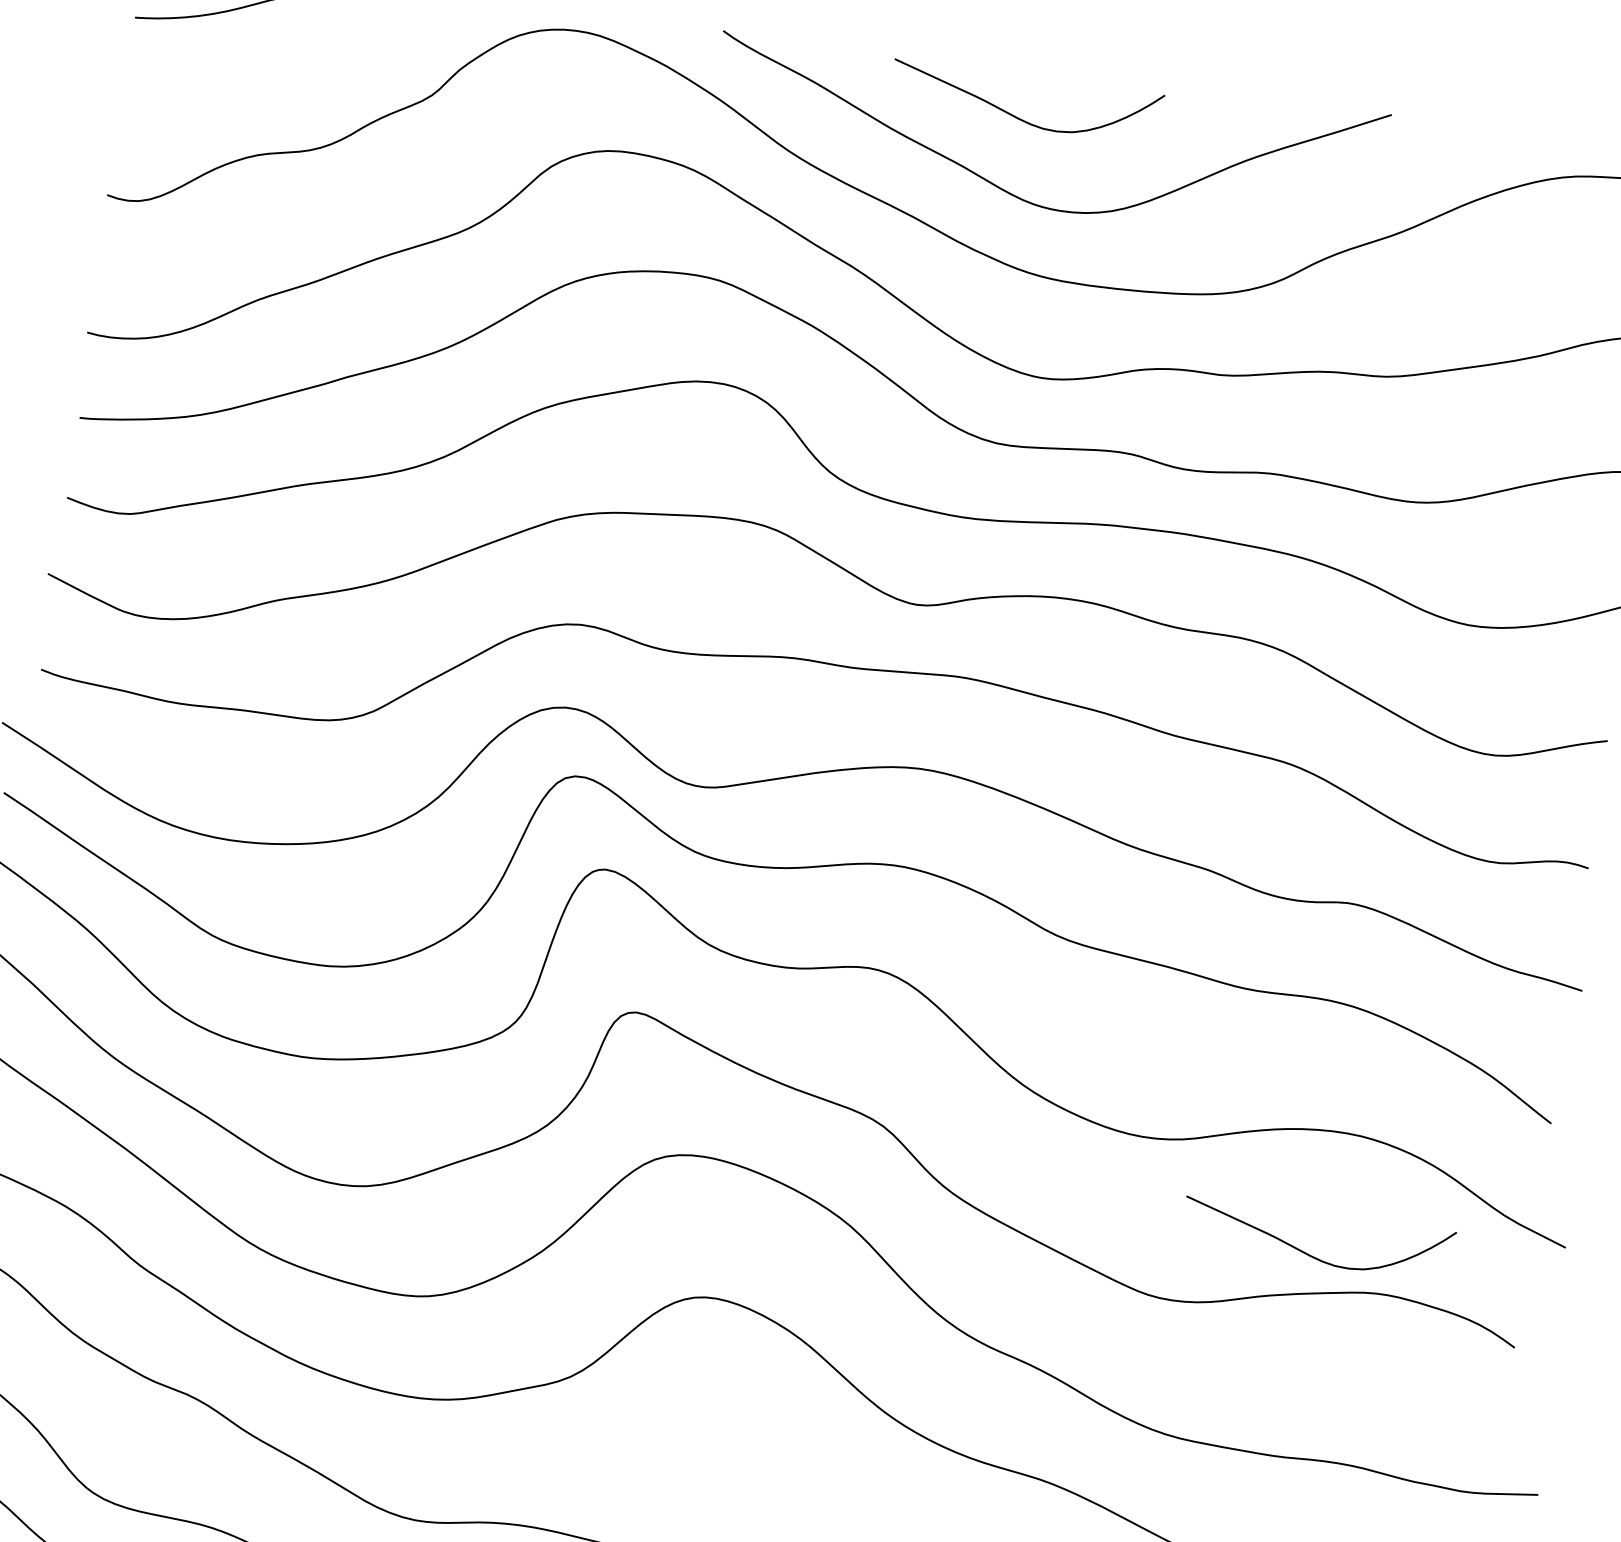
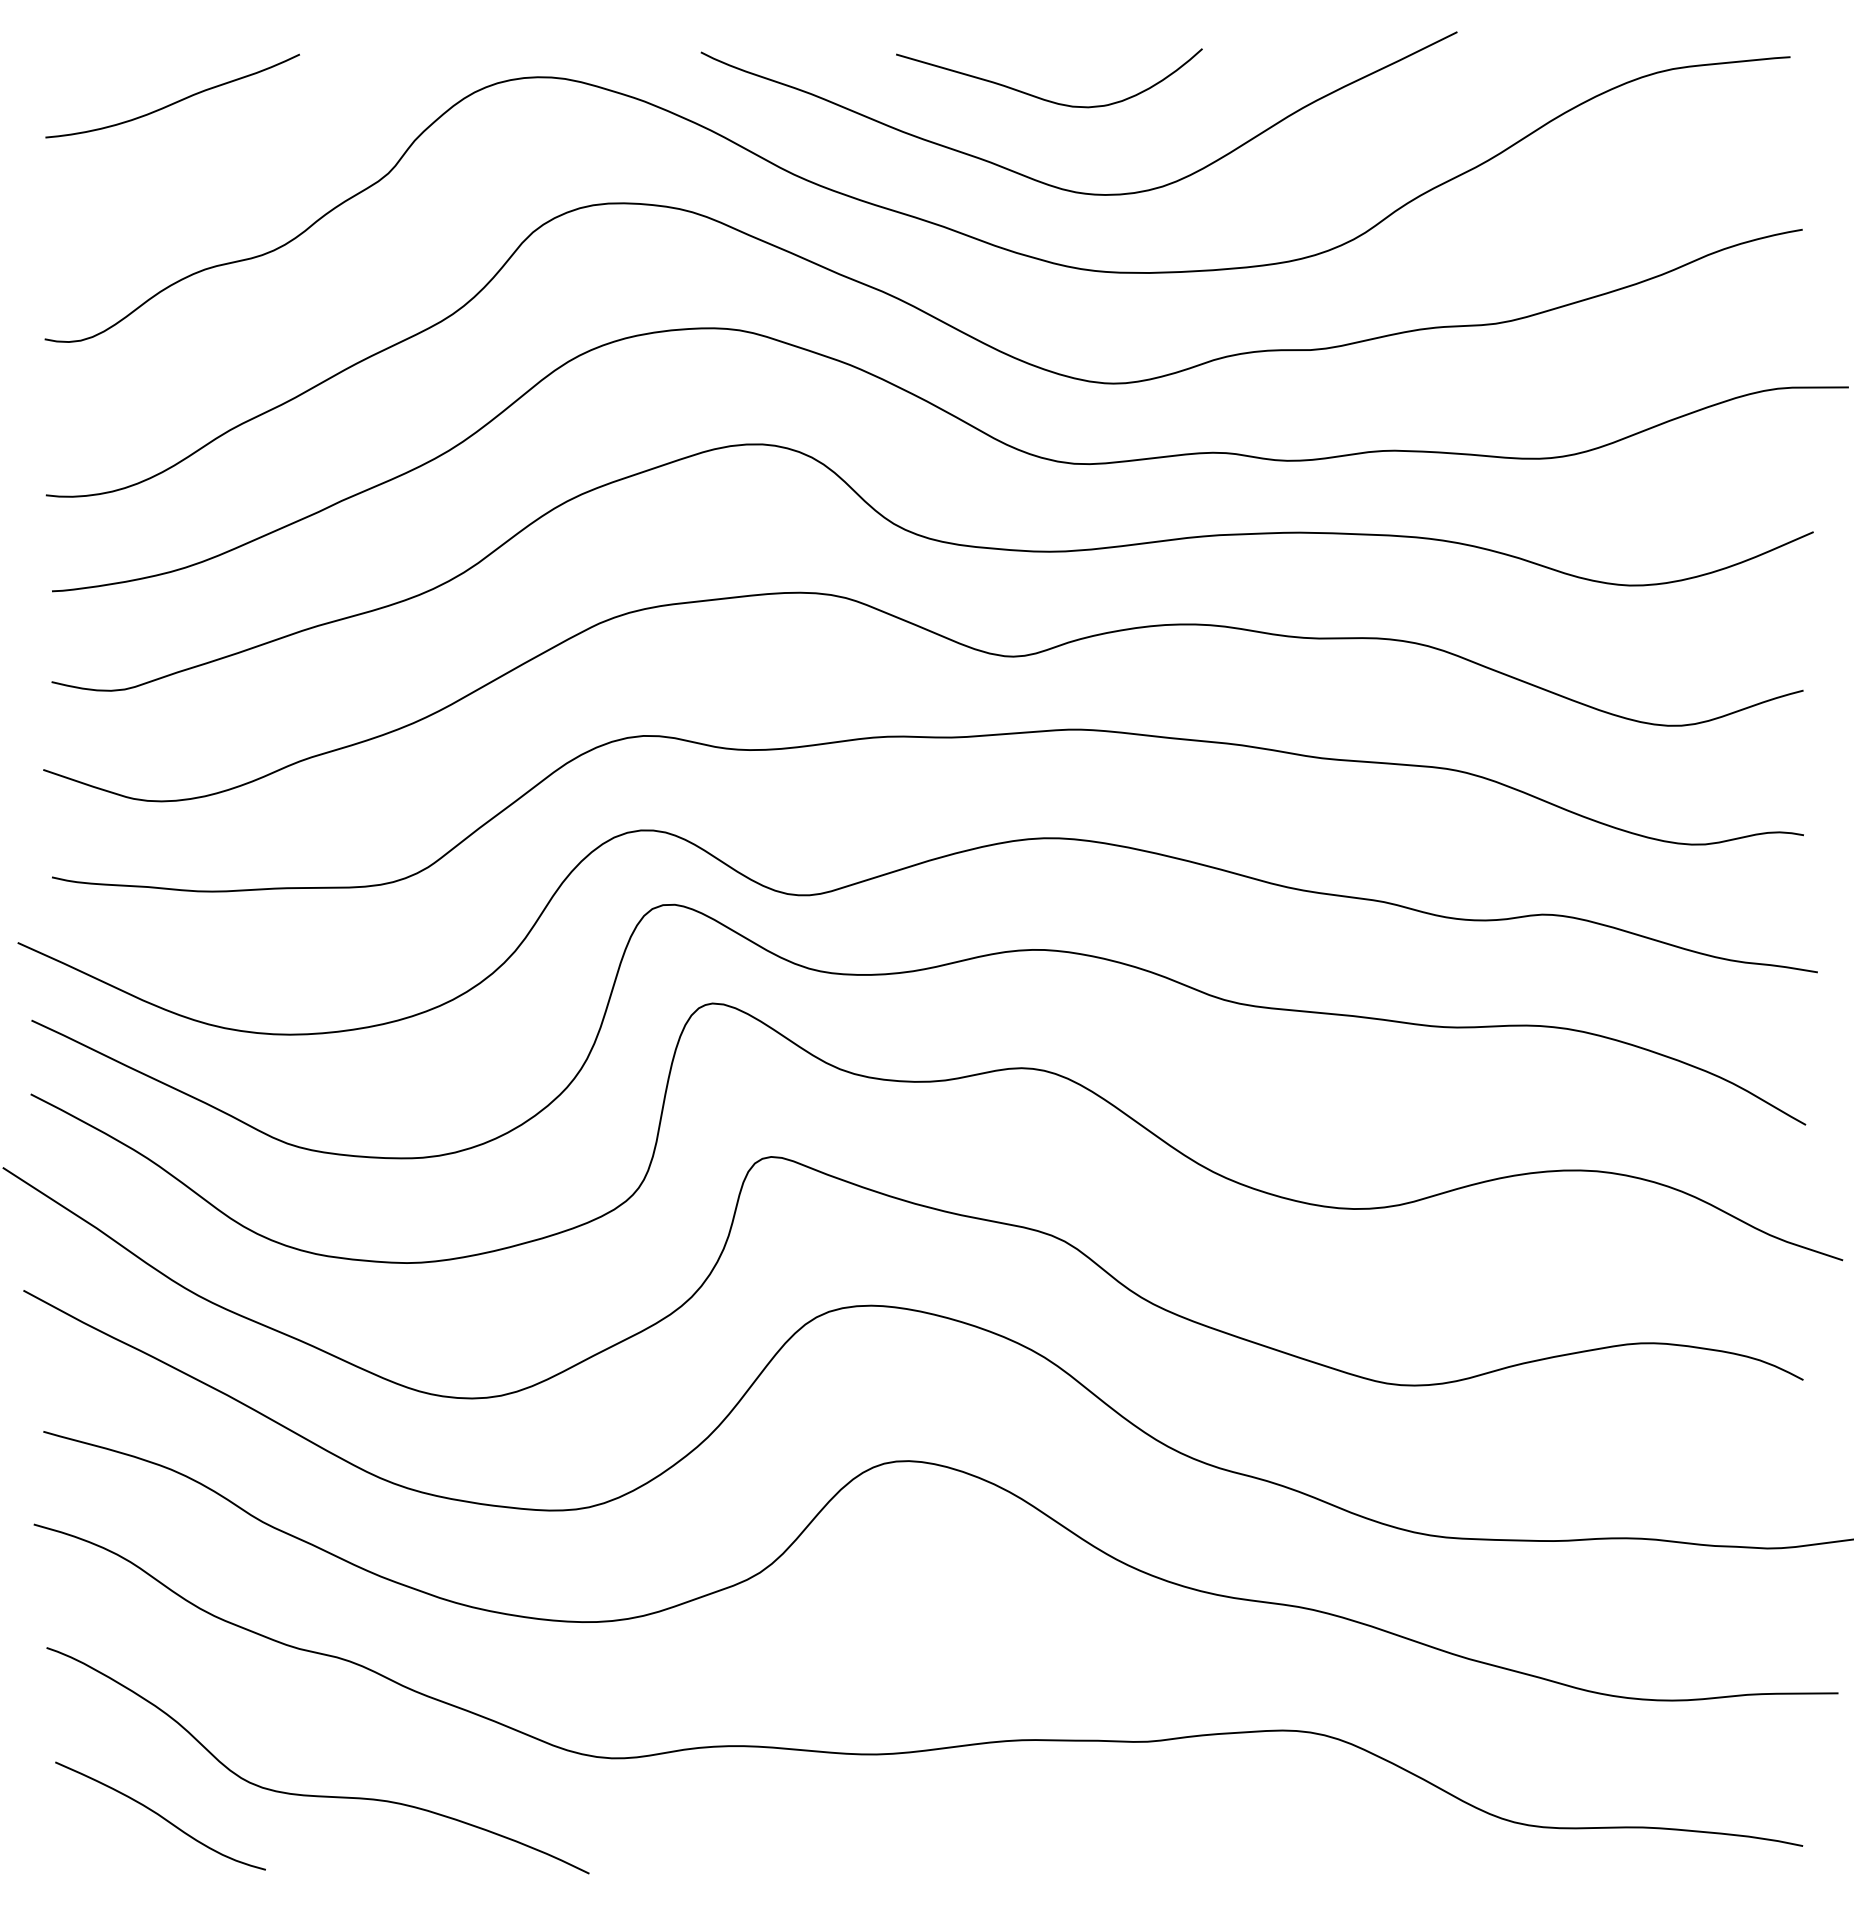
curve: (1310, 1254) -> (1560, 1311), removed

